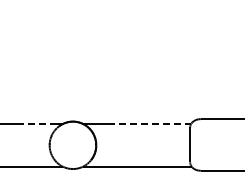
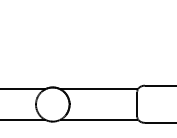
line: (34, 123) -> (25, 88), dashed -> solid
line: (149, 123) -> (107, 88), dashed -> solid

